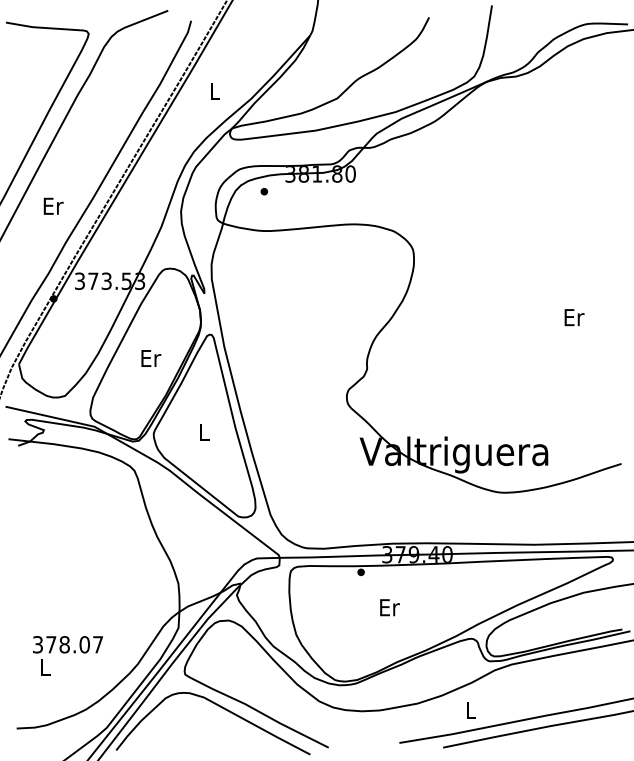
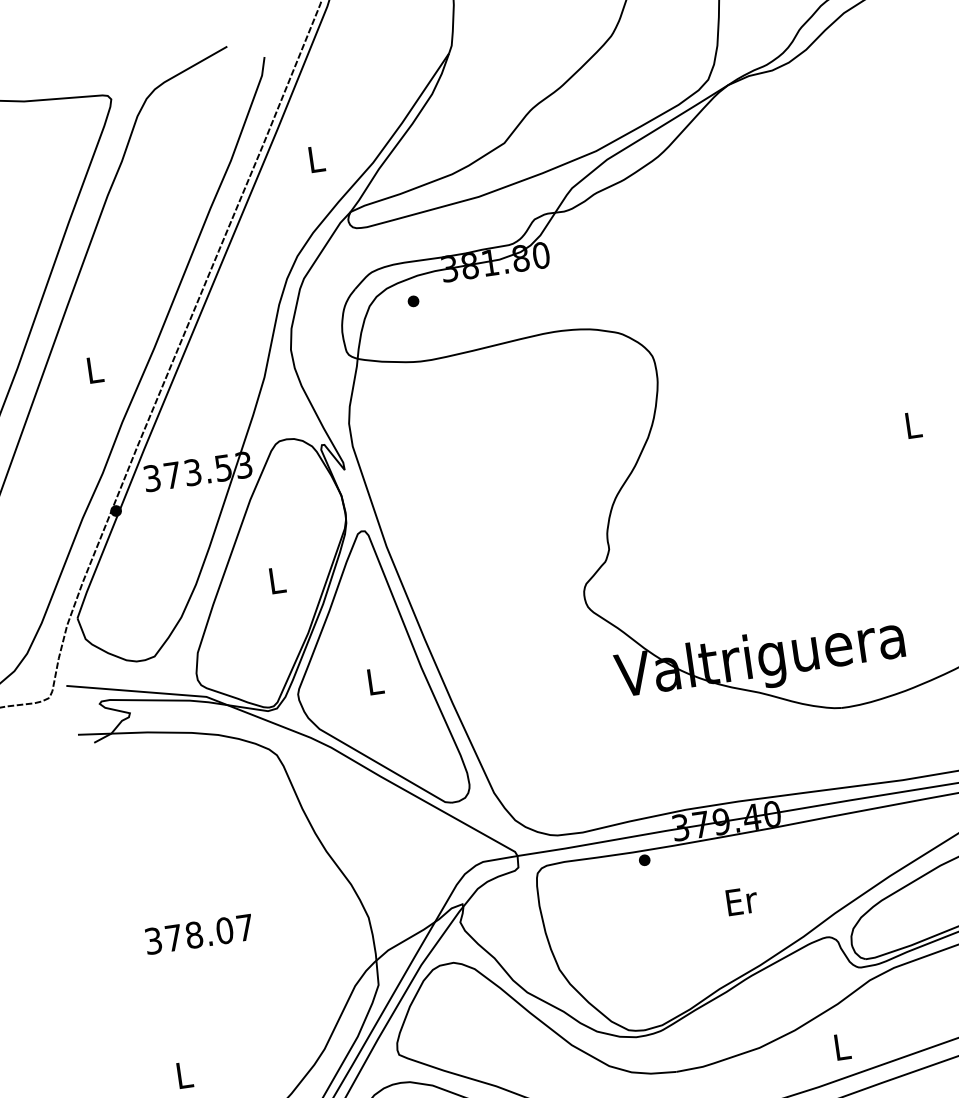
text: (53, 205) -> (95, 368), Er -> L
text: (574, 317) -> (913, 424), Er -> L
text: (151, 358) -> (278, 580), Er -> L
text: (389, 607) -> (741, 901), moved
text: (67, 644) -> (198, 934), moved

